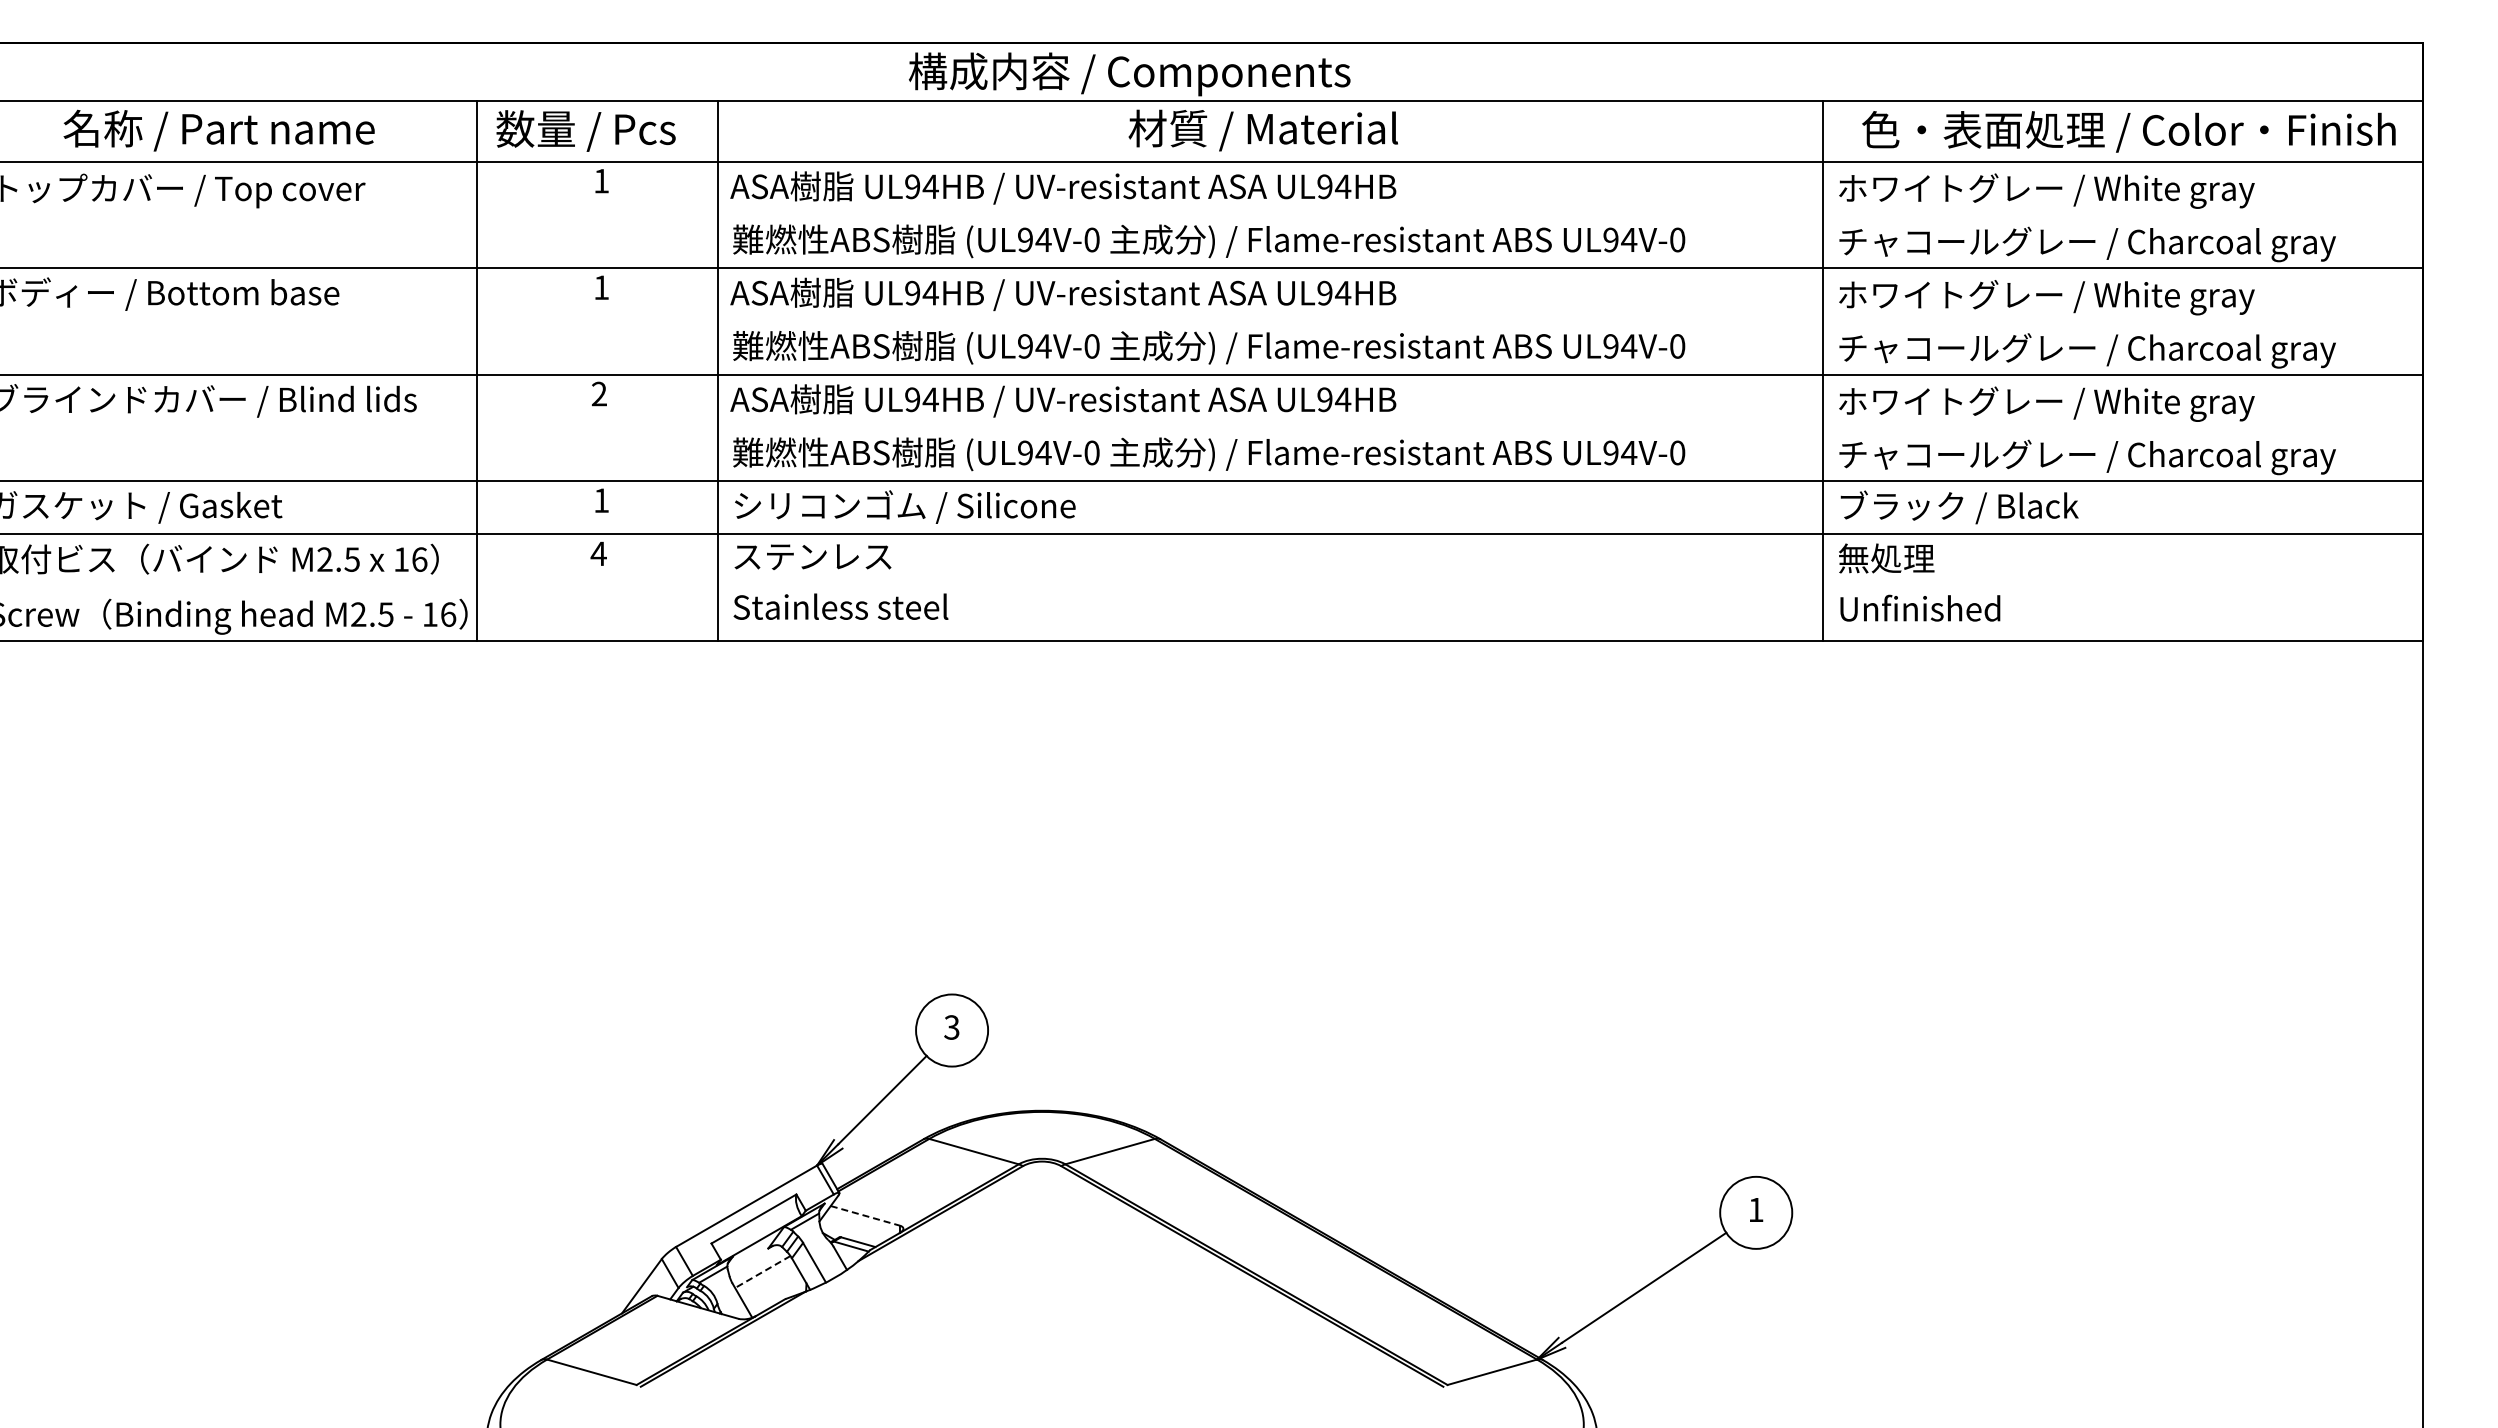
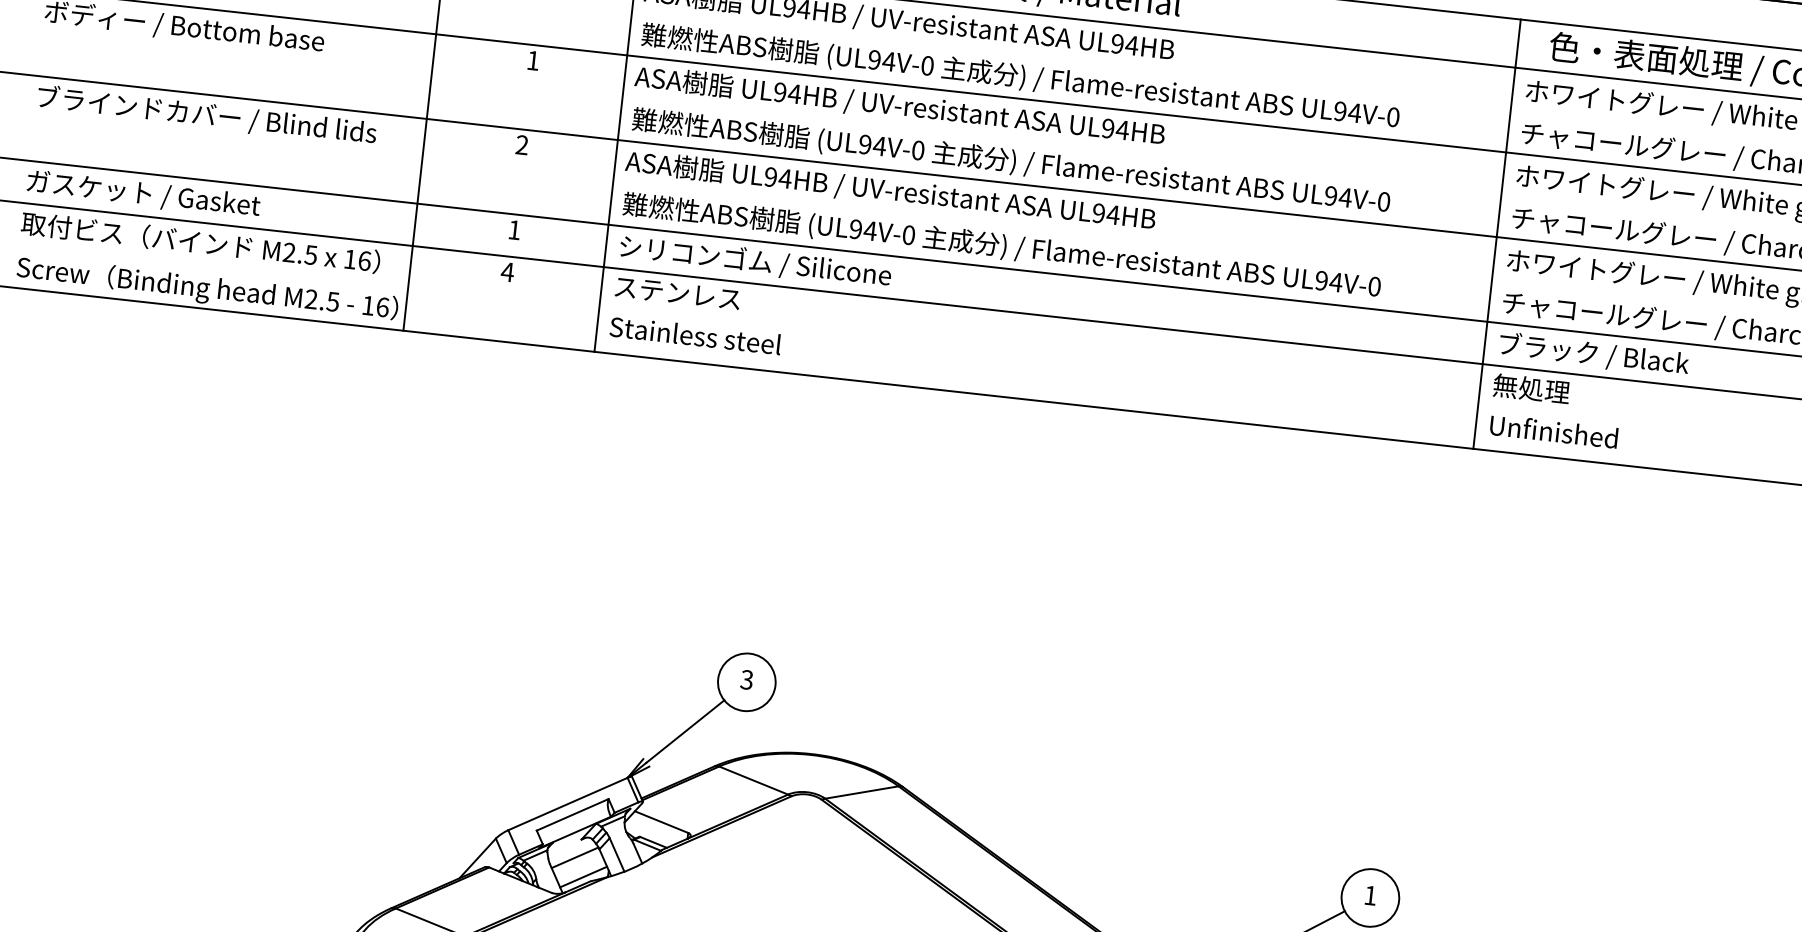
line: (865, 1215) -> (661, 821), dashed -> solid
line: (762, 1272) -> (574, 858), dashed -> solid
line: (775, 1294) -> (583, 876), added

